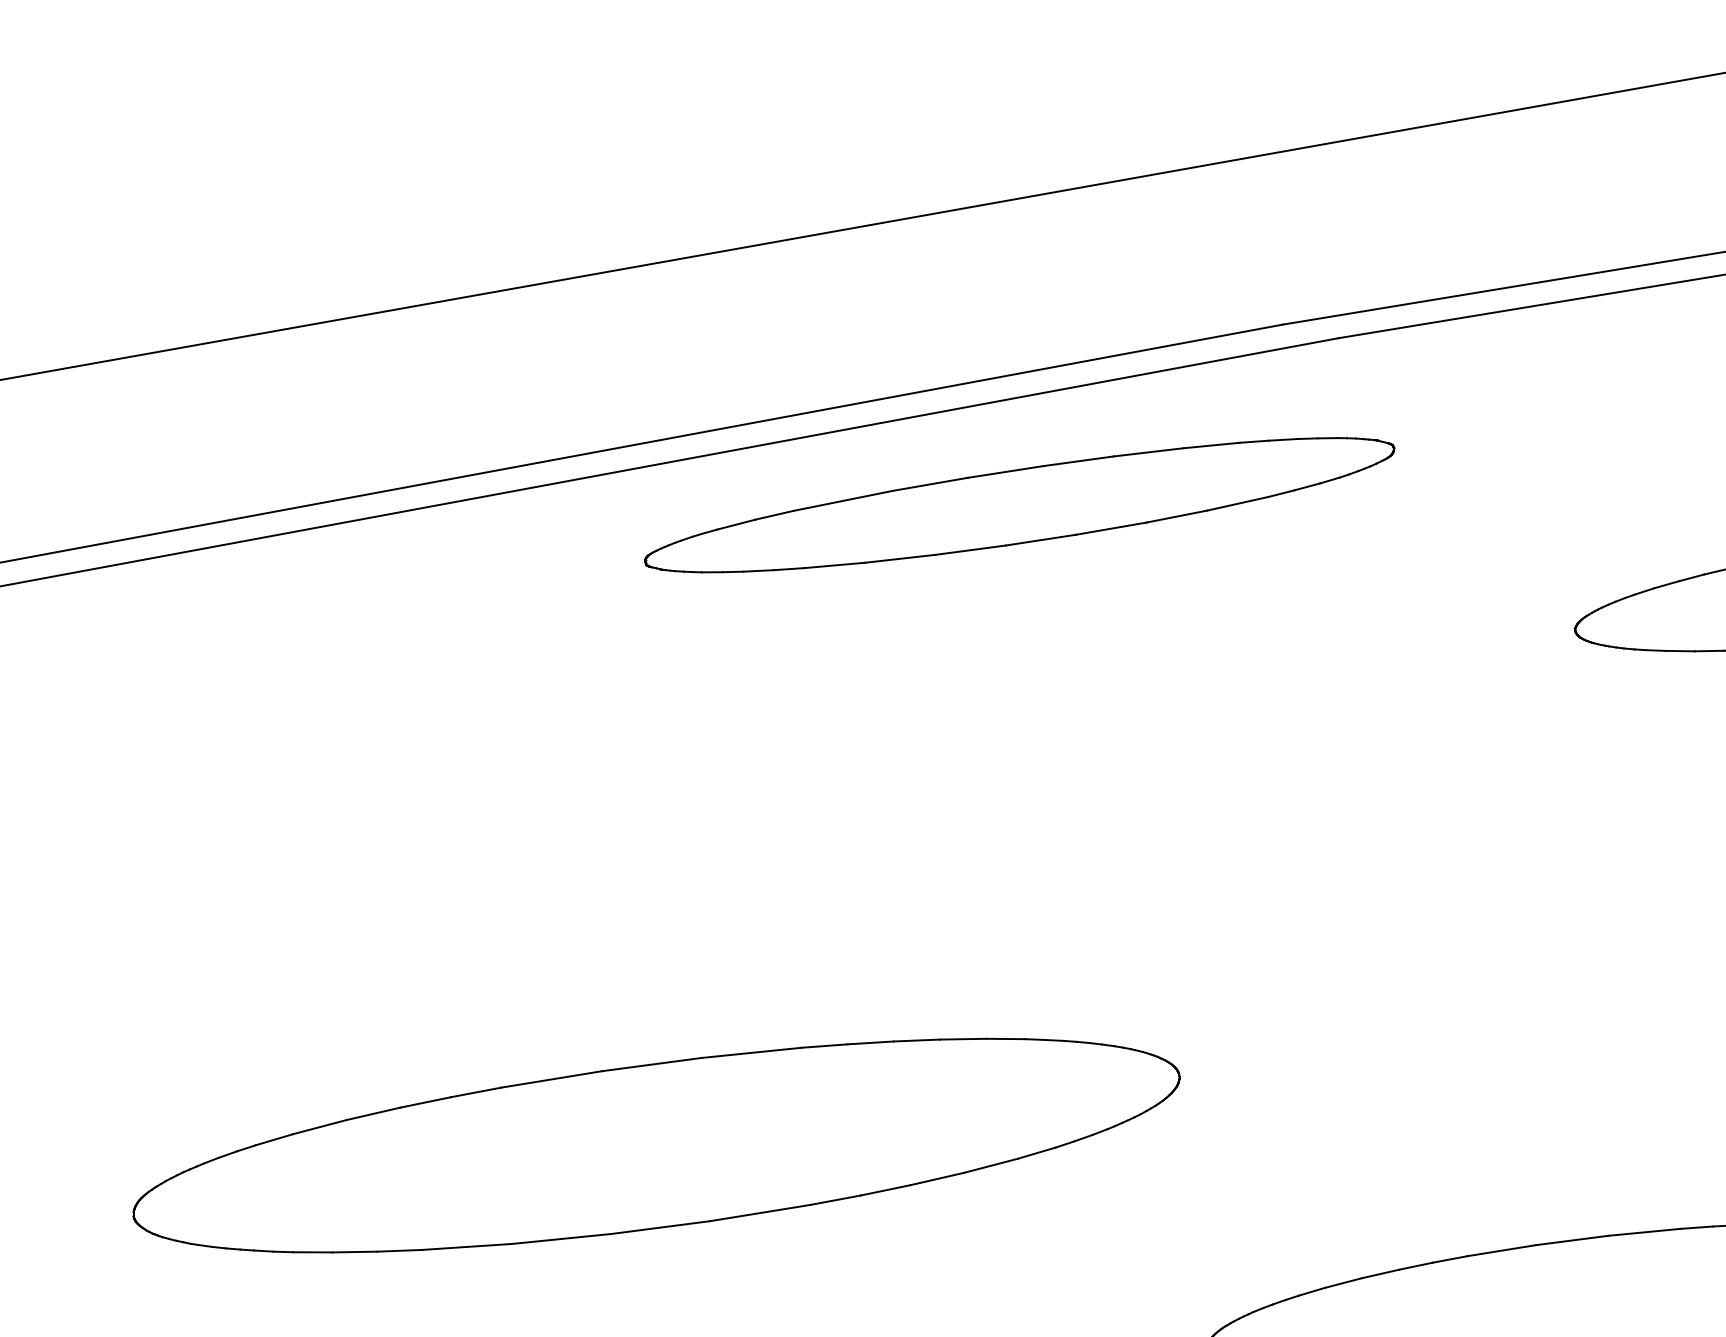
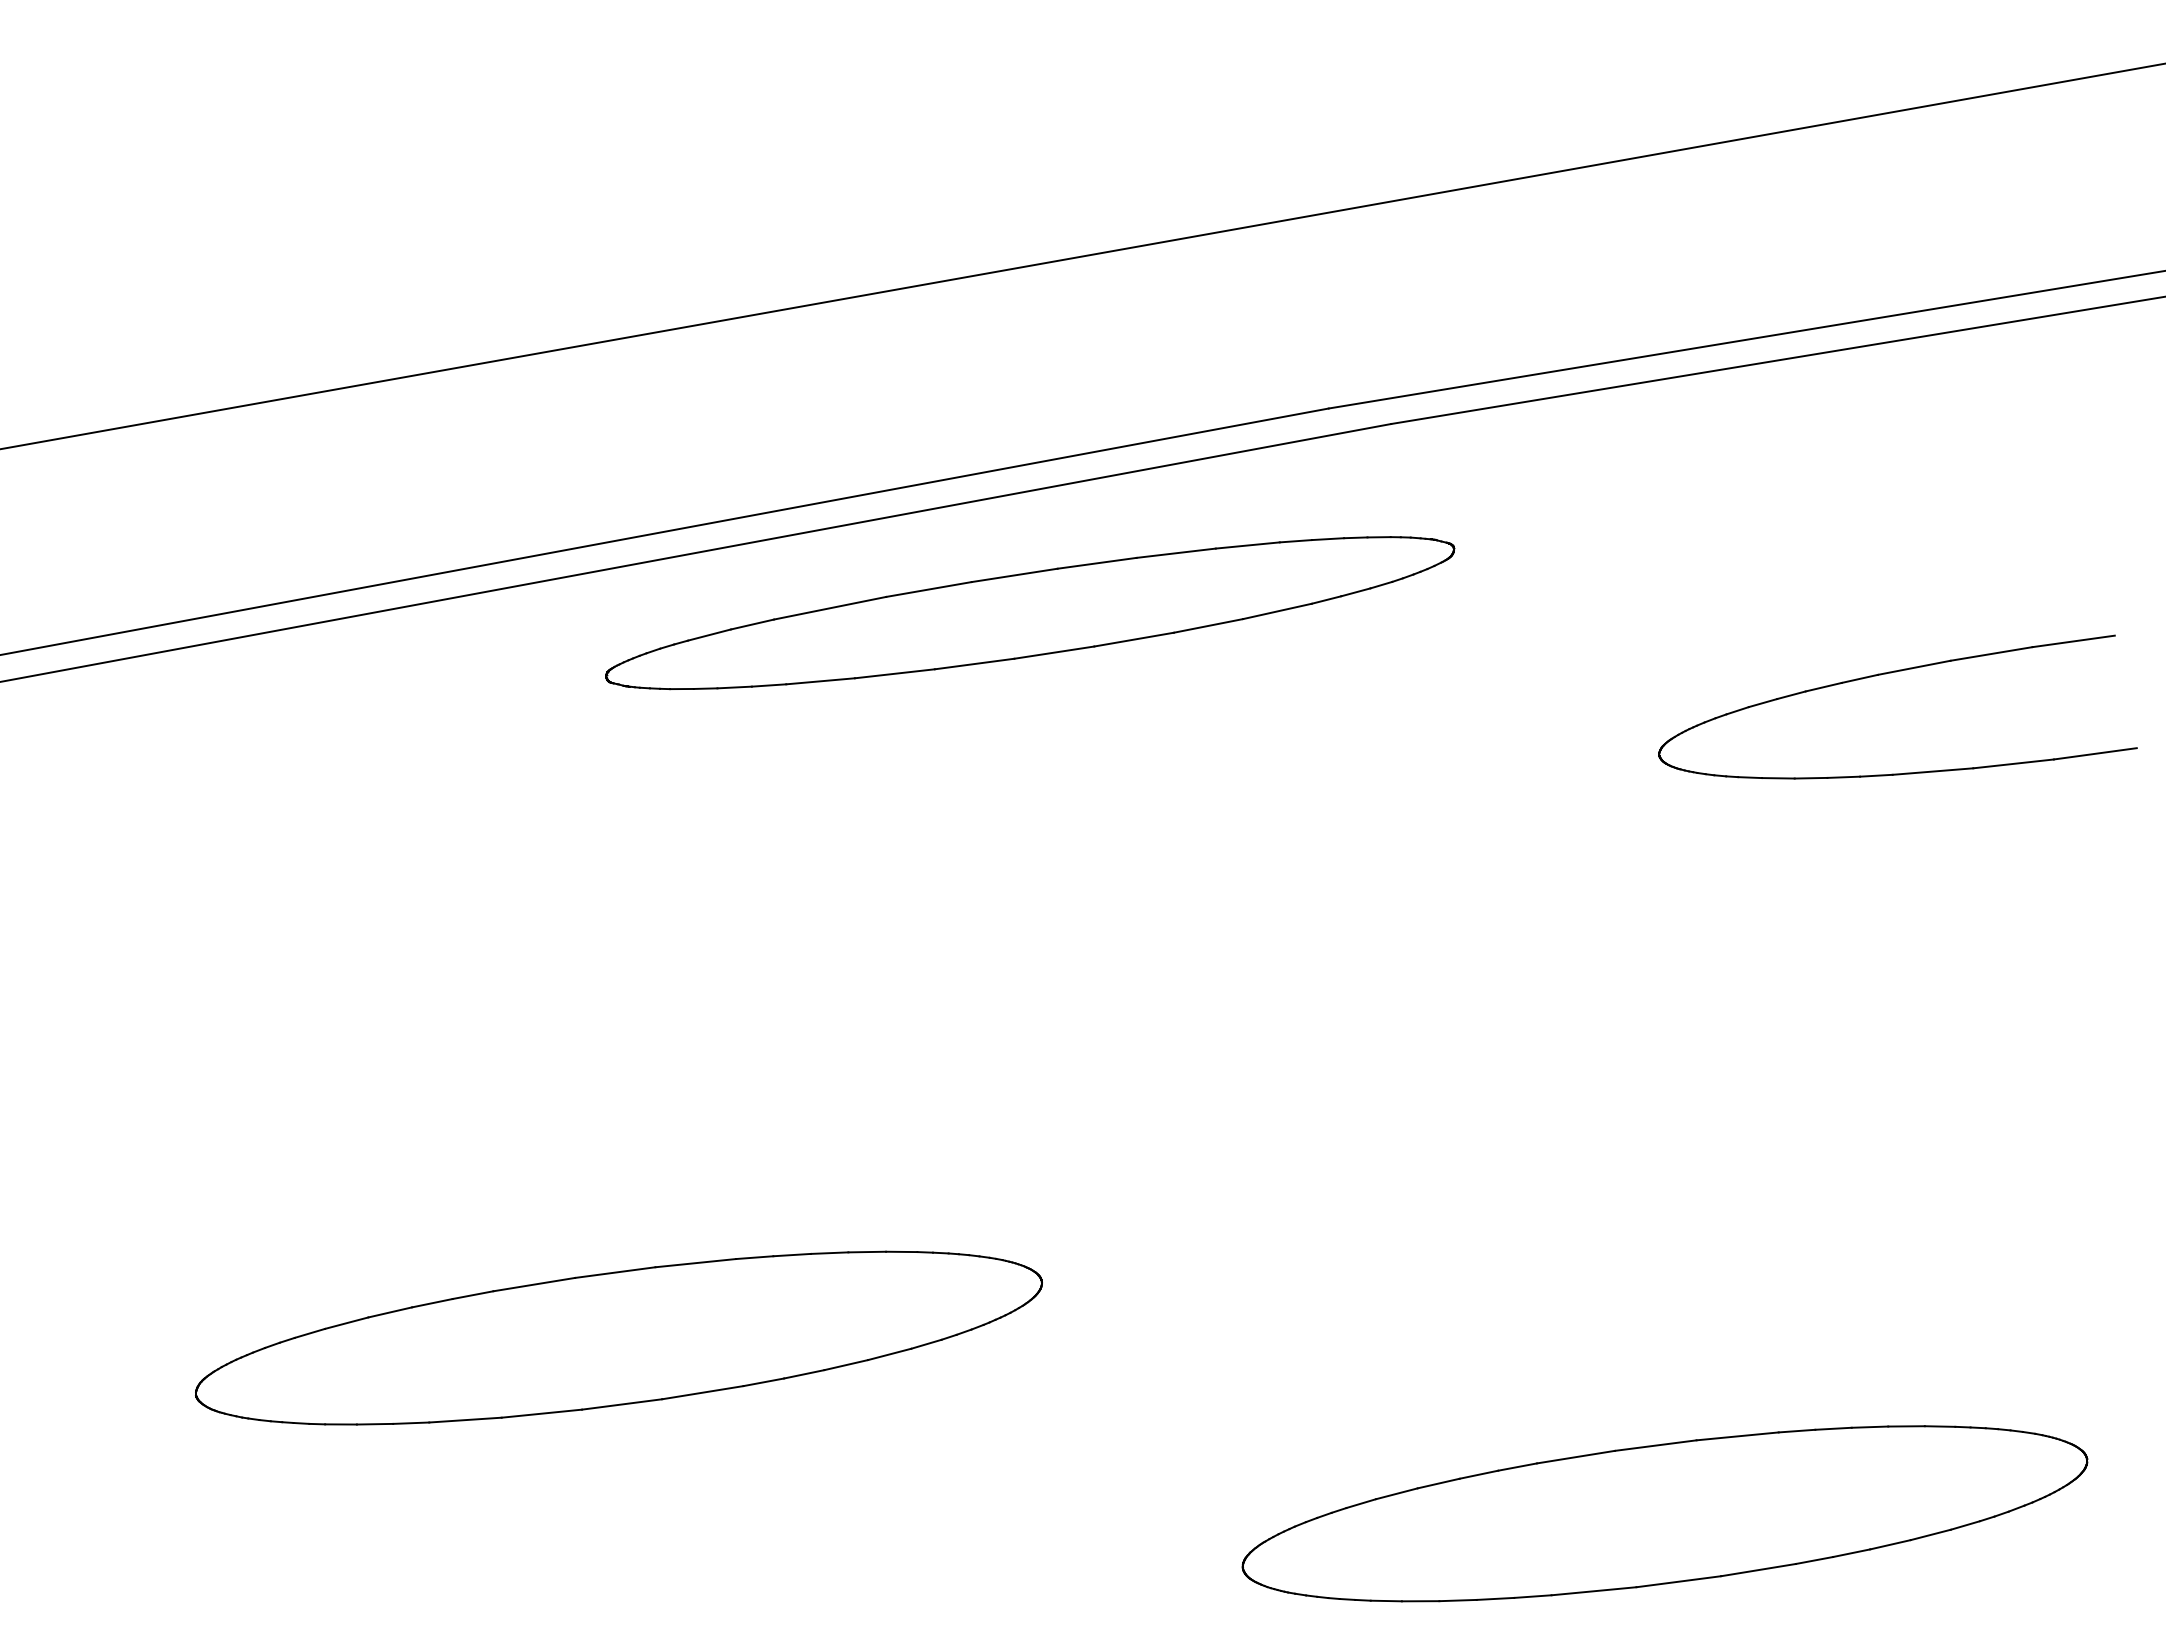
part: (656, 1145) -> (618, 1337), size x0.71

